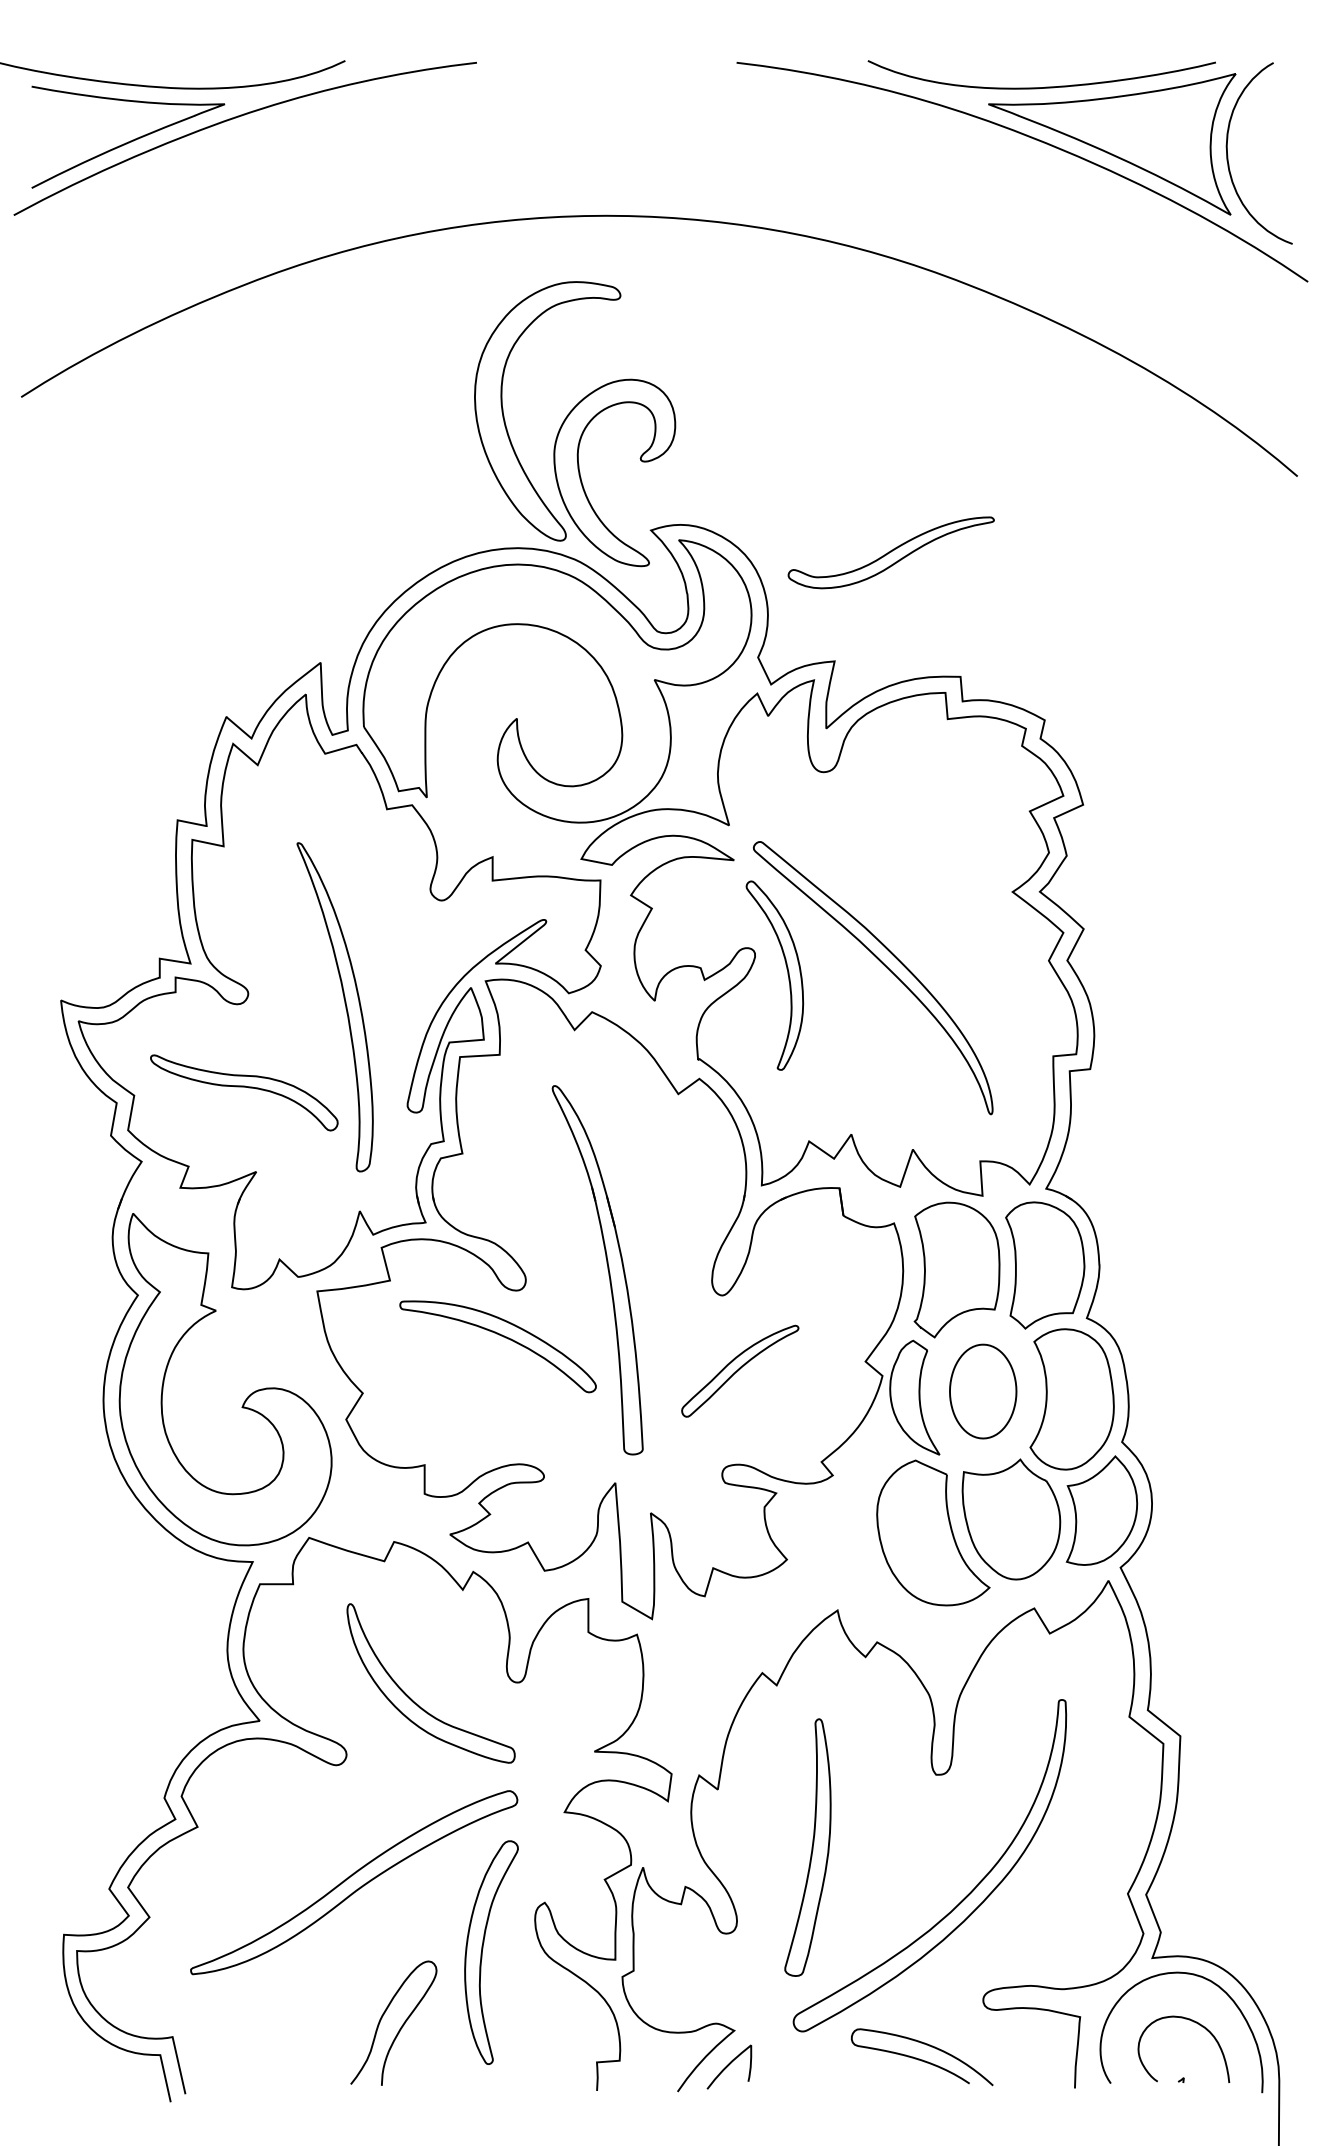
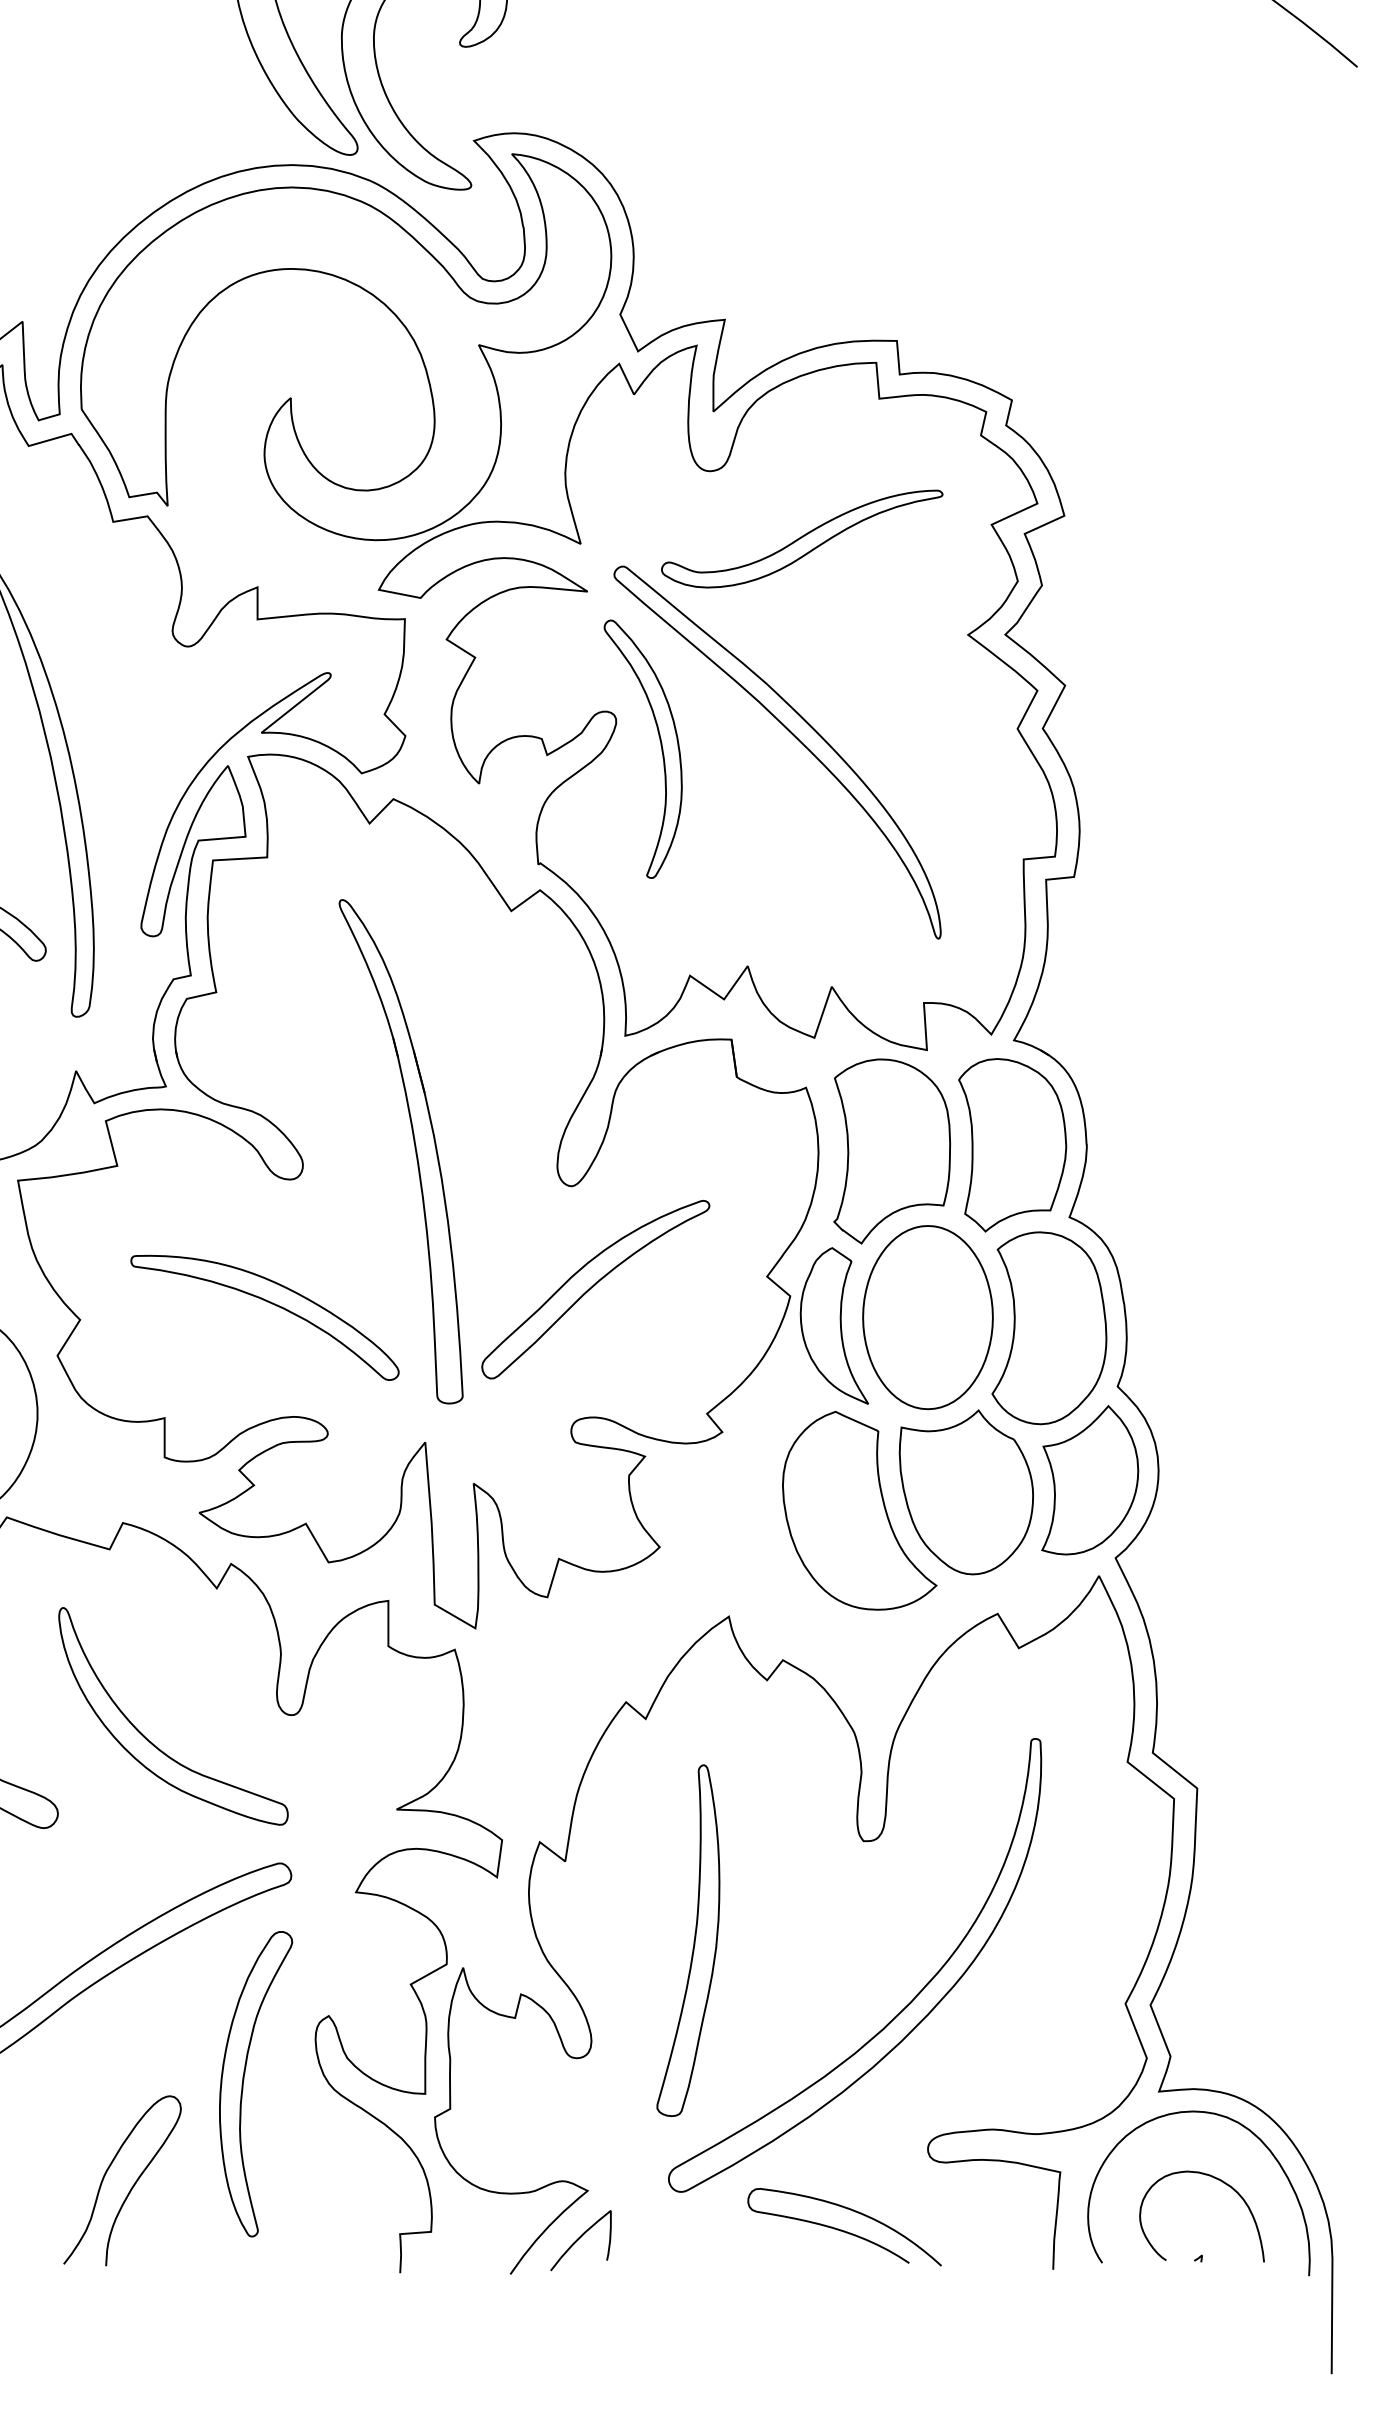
part: (890, 552) -> (801, 538), moved
part: (501, 1336) -> (269, 1303), moved
part: (740, 1371) -> (596, 1290), size x1.43
part: (982, 1391) -> (926, 1317), size x1.43

